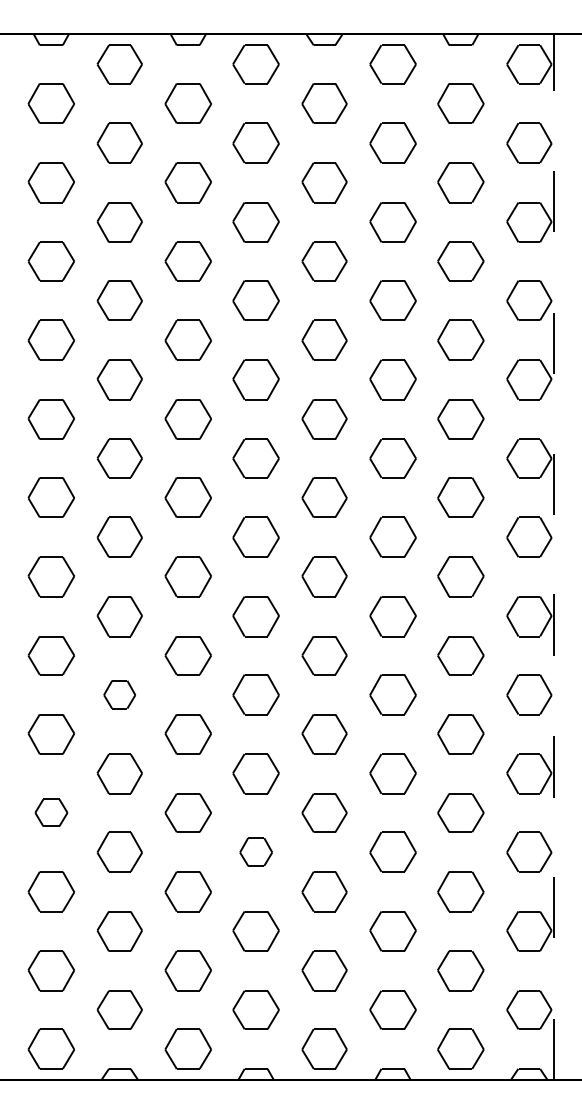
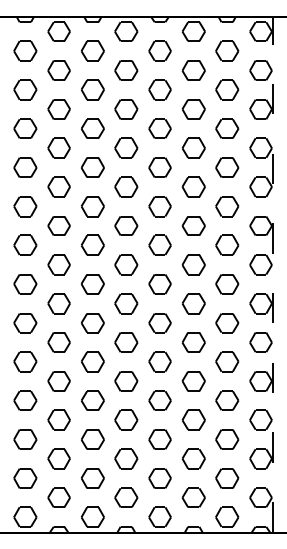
part: (118, 694) -> (58, 342), size x1.43
part: (51, 812) -> (25, 400), size x1.43
part: (256, 851) -> (126, 419), size x1.43

